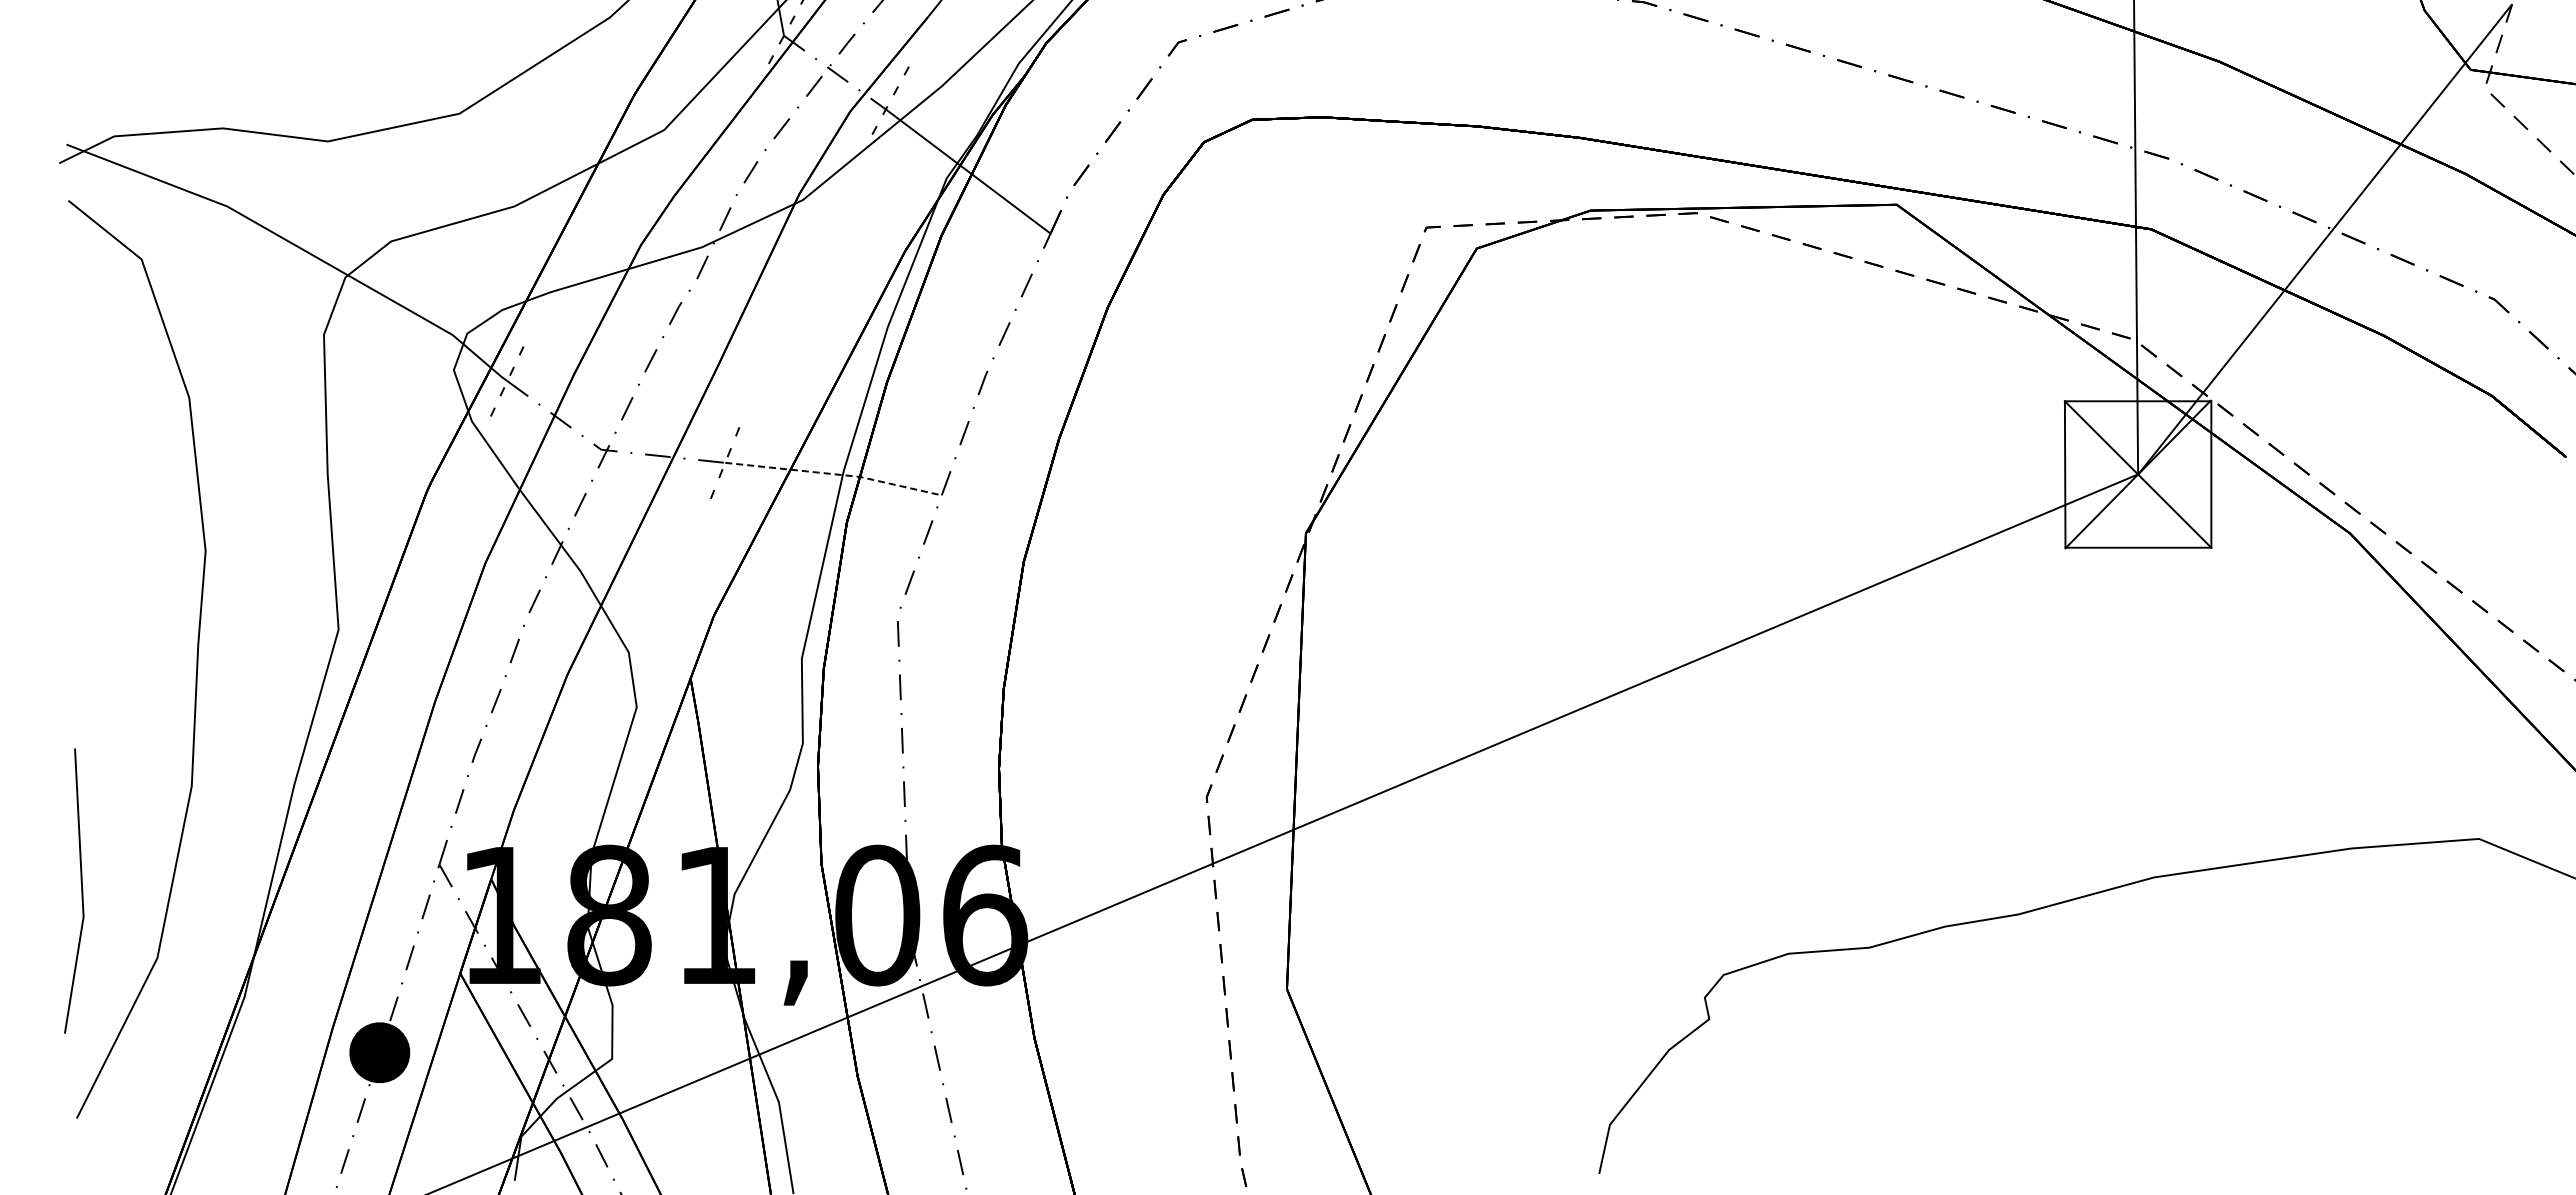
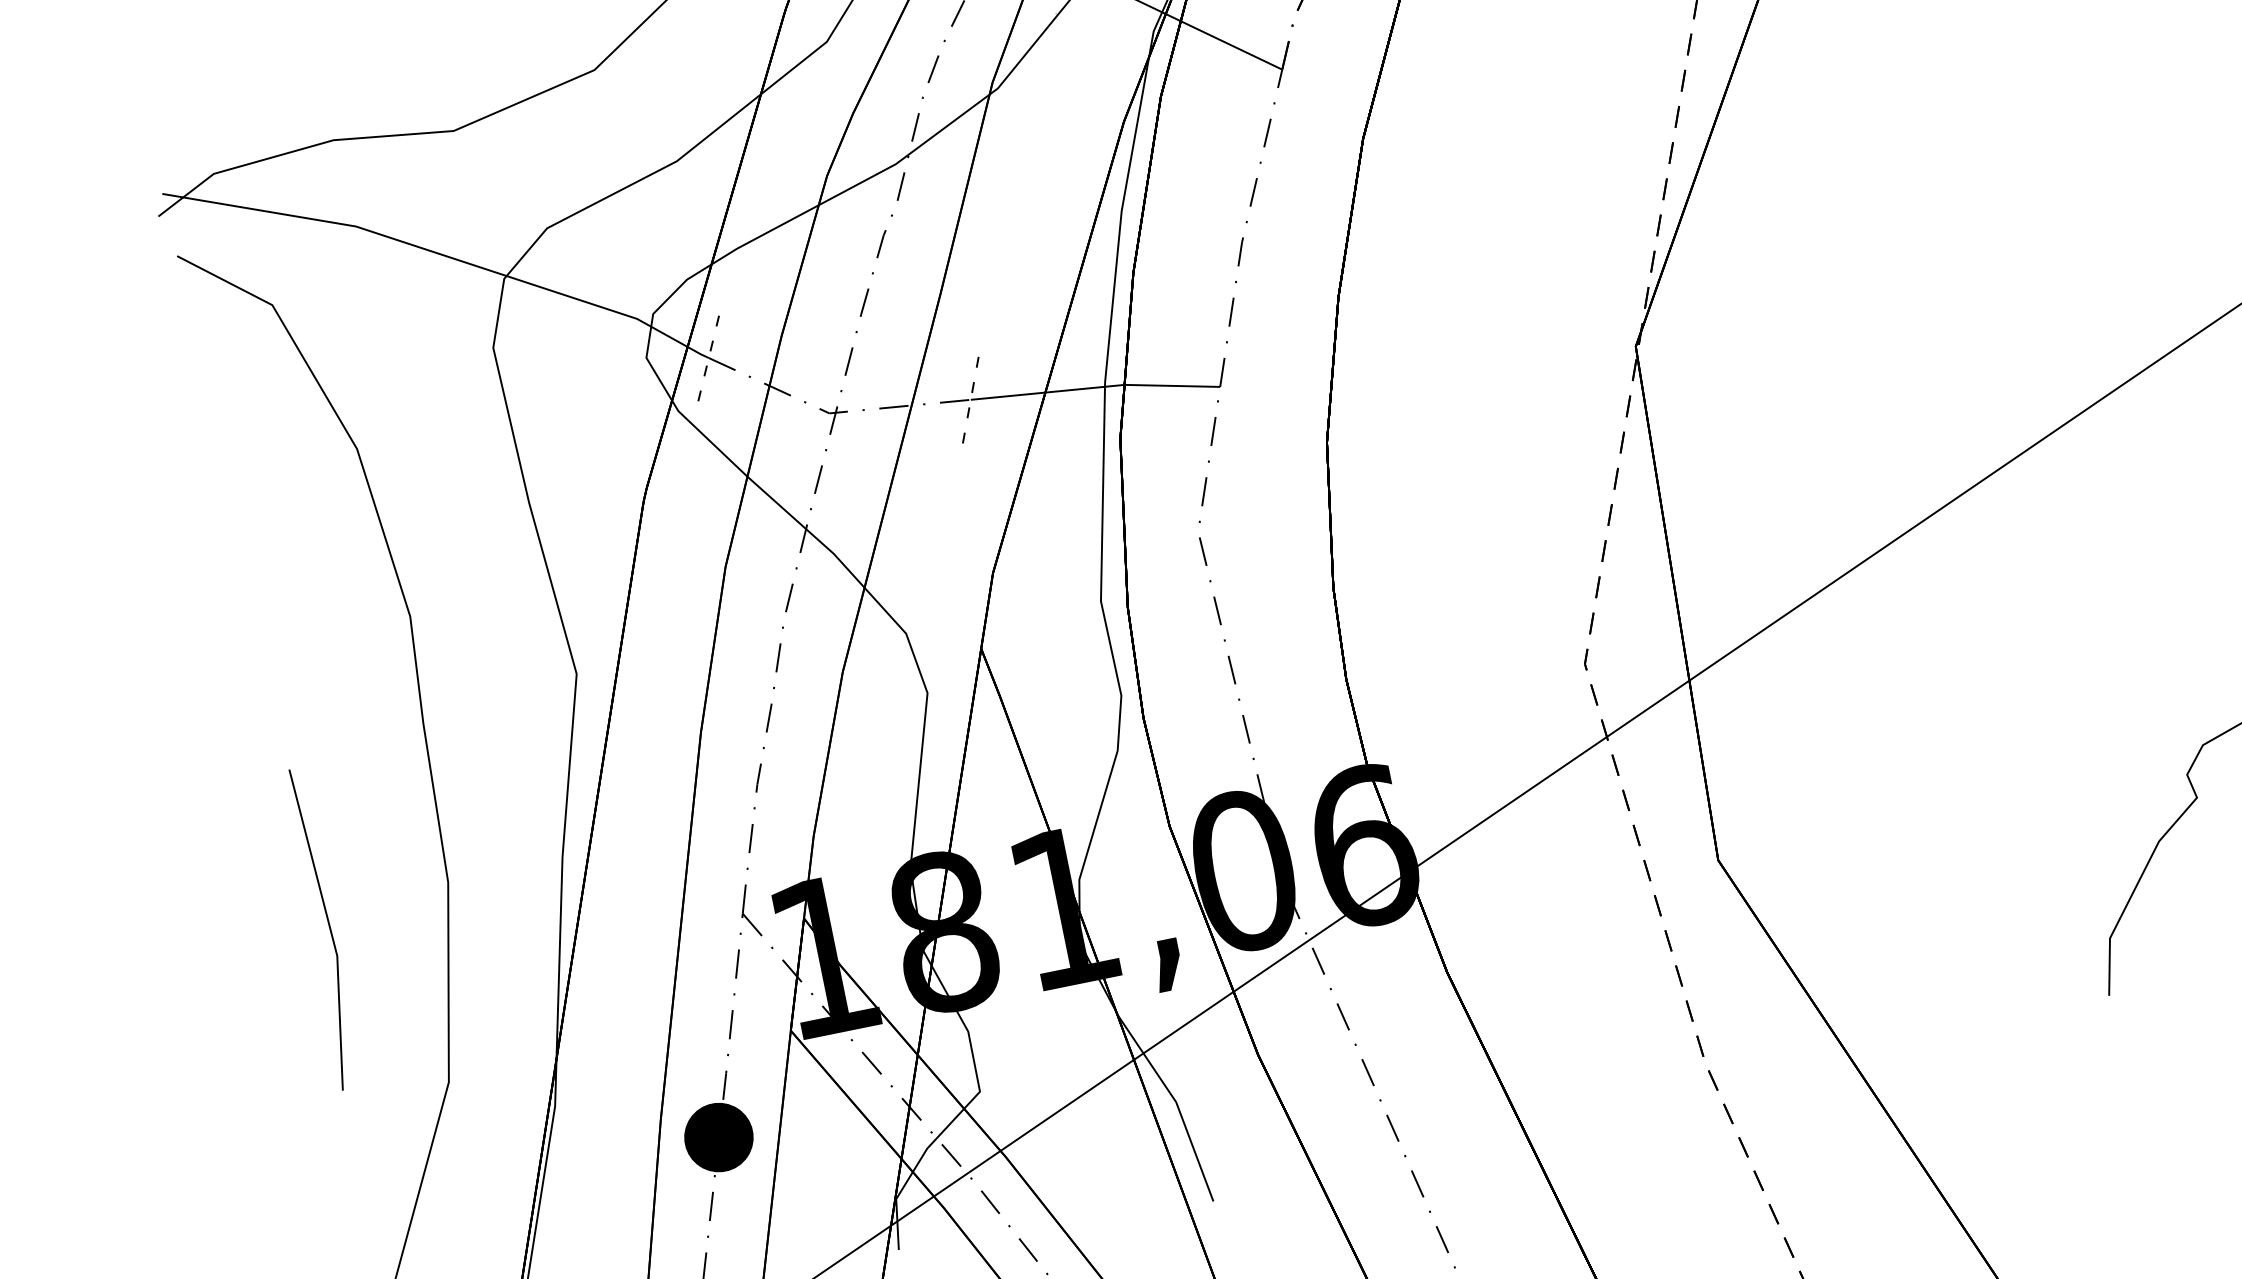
line: (835, 474) -> (1096, 387), dashed -> solid
line: (81, 890) -> (328, 926), moved

